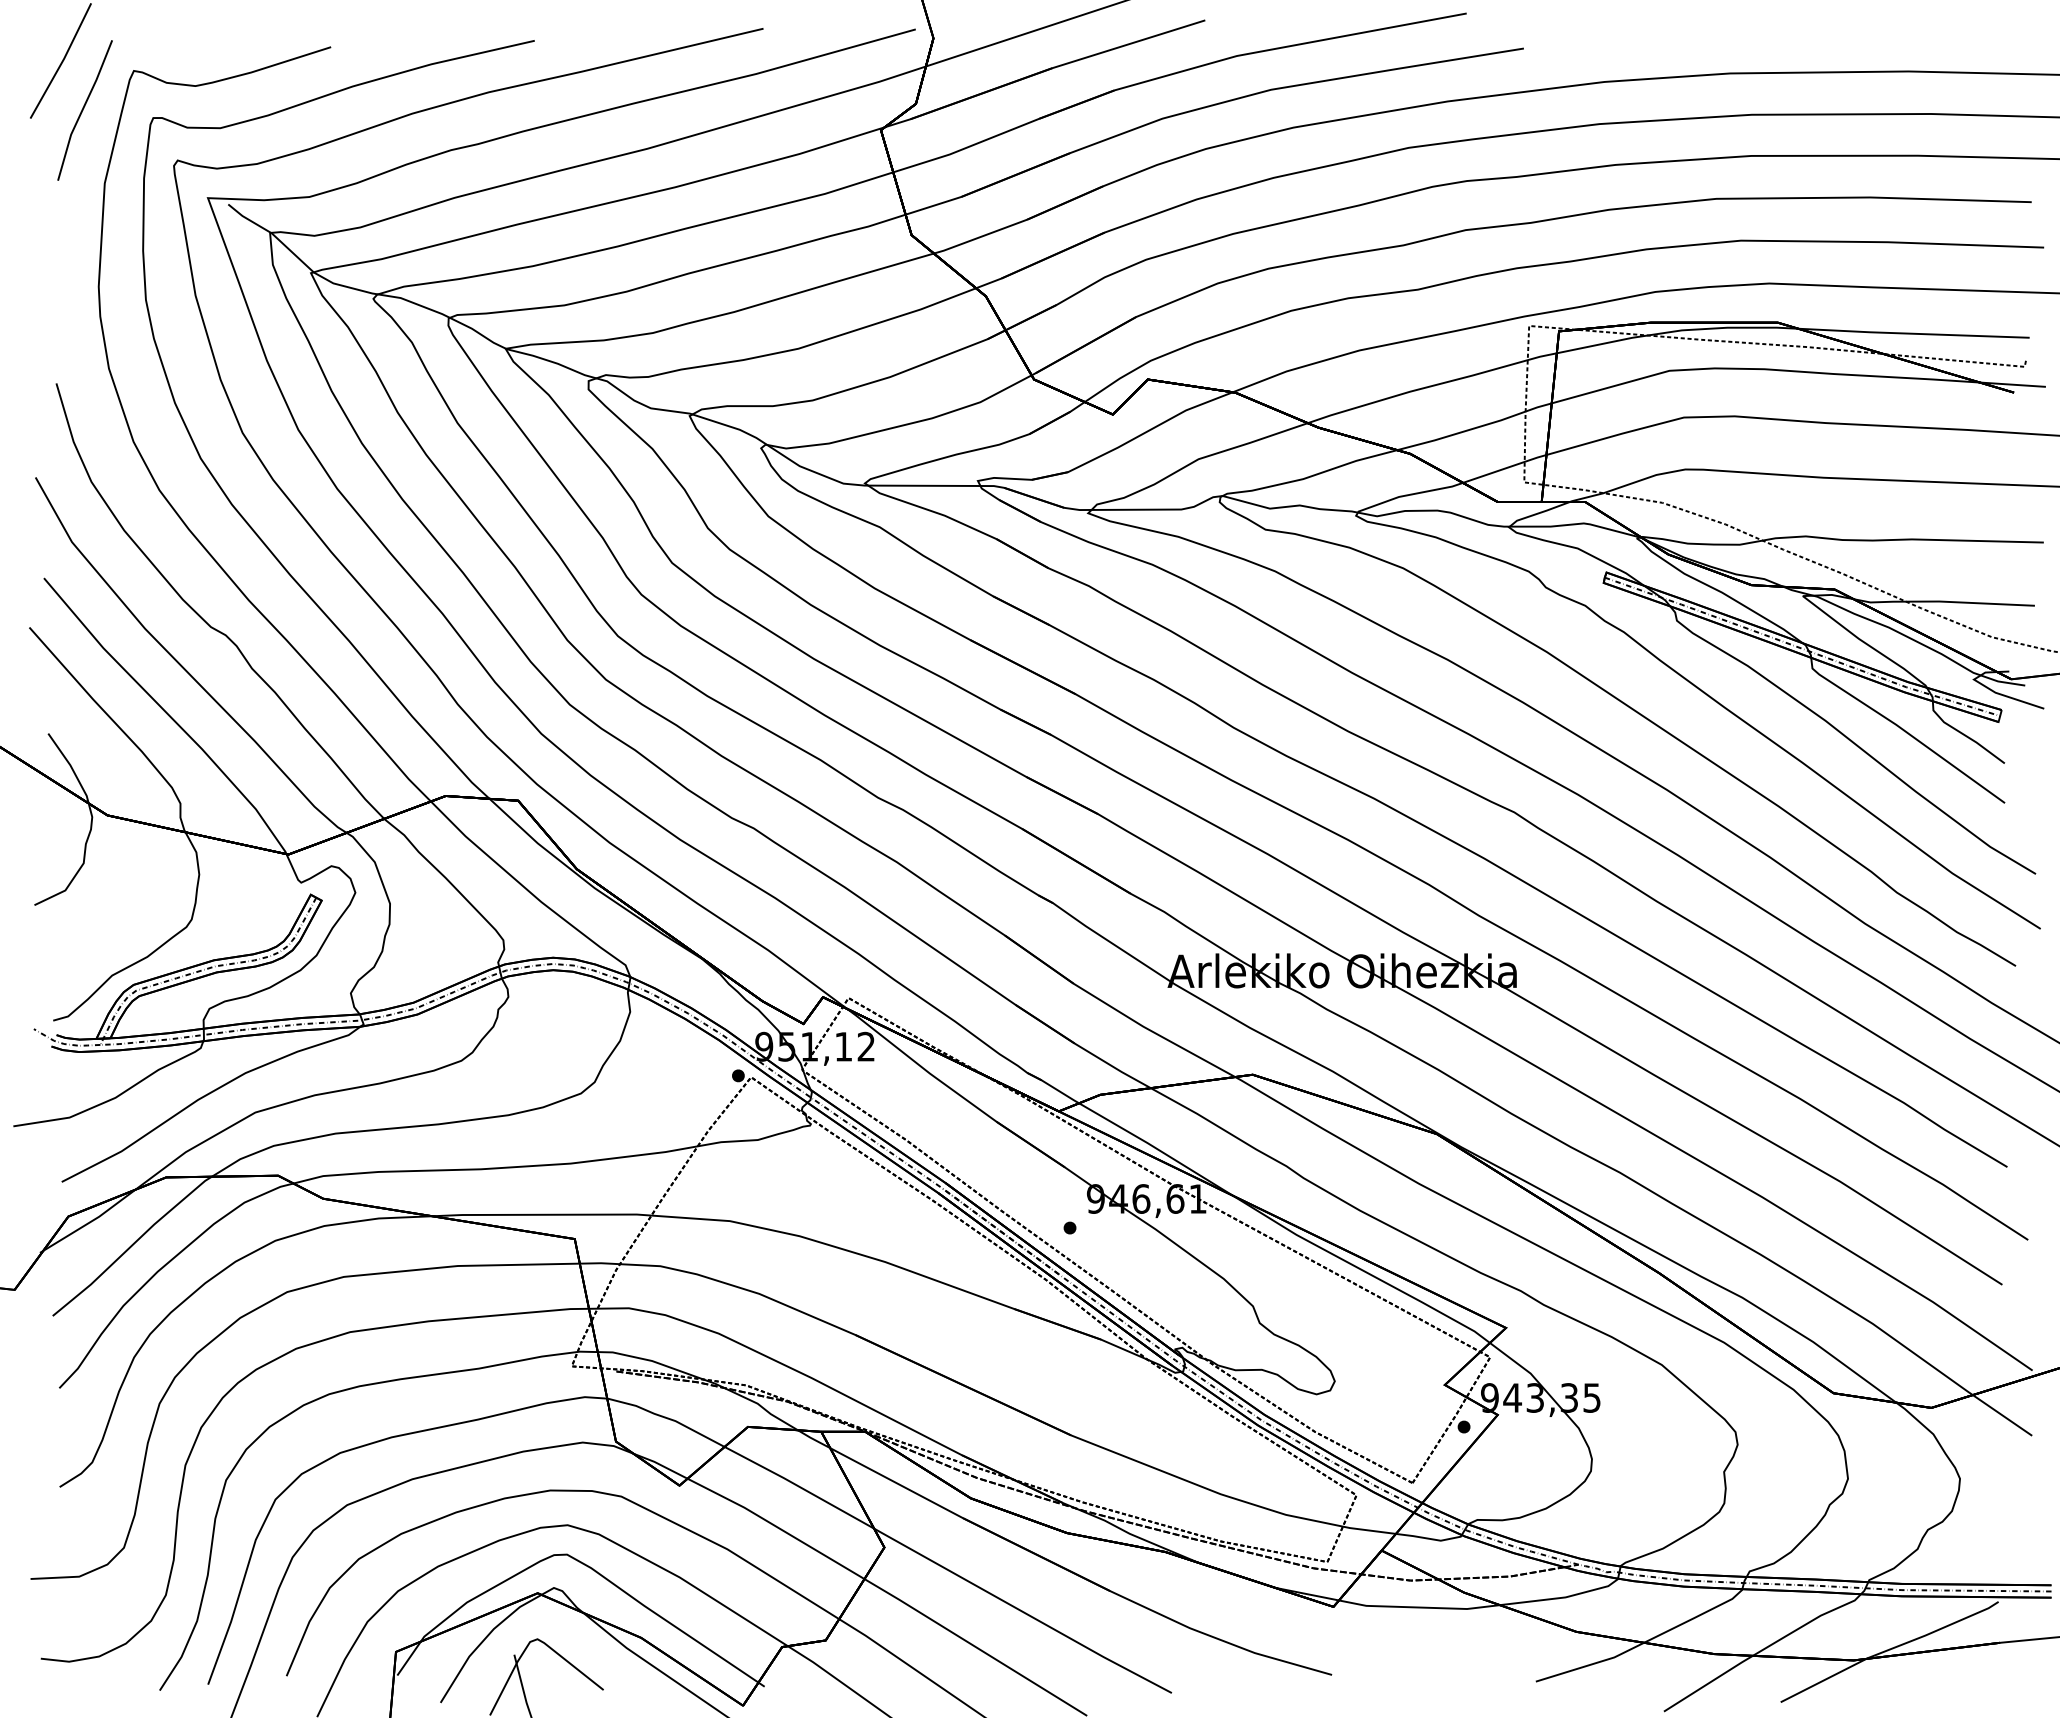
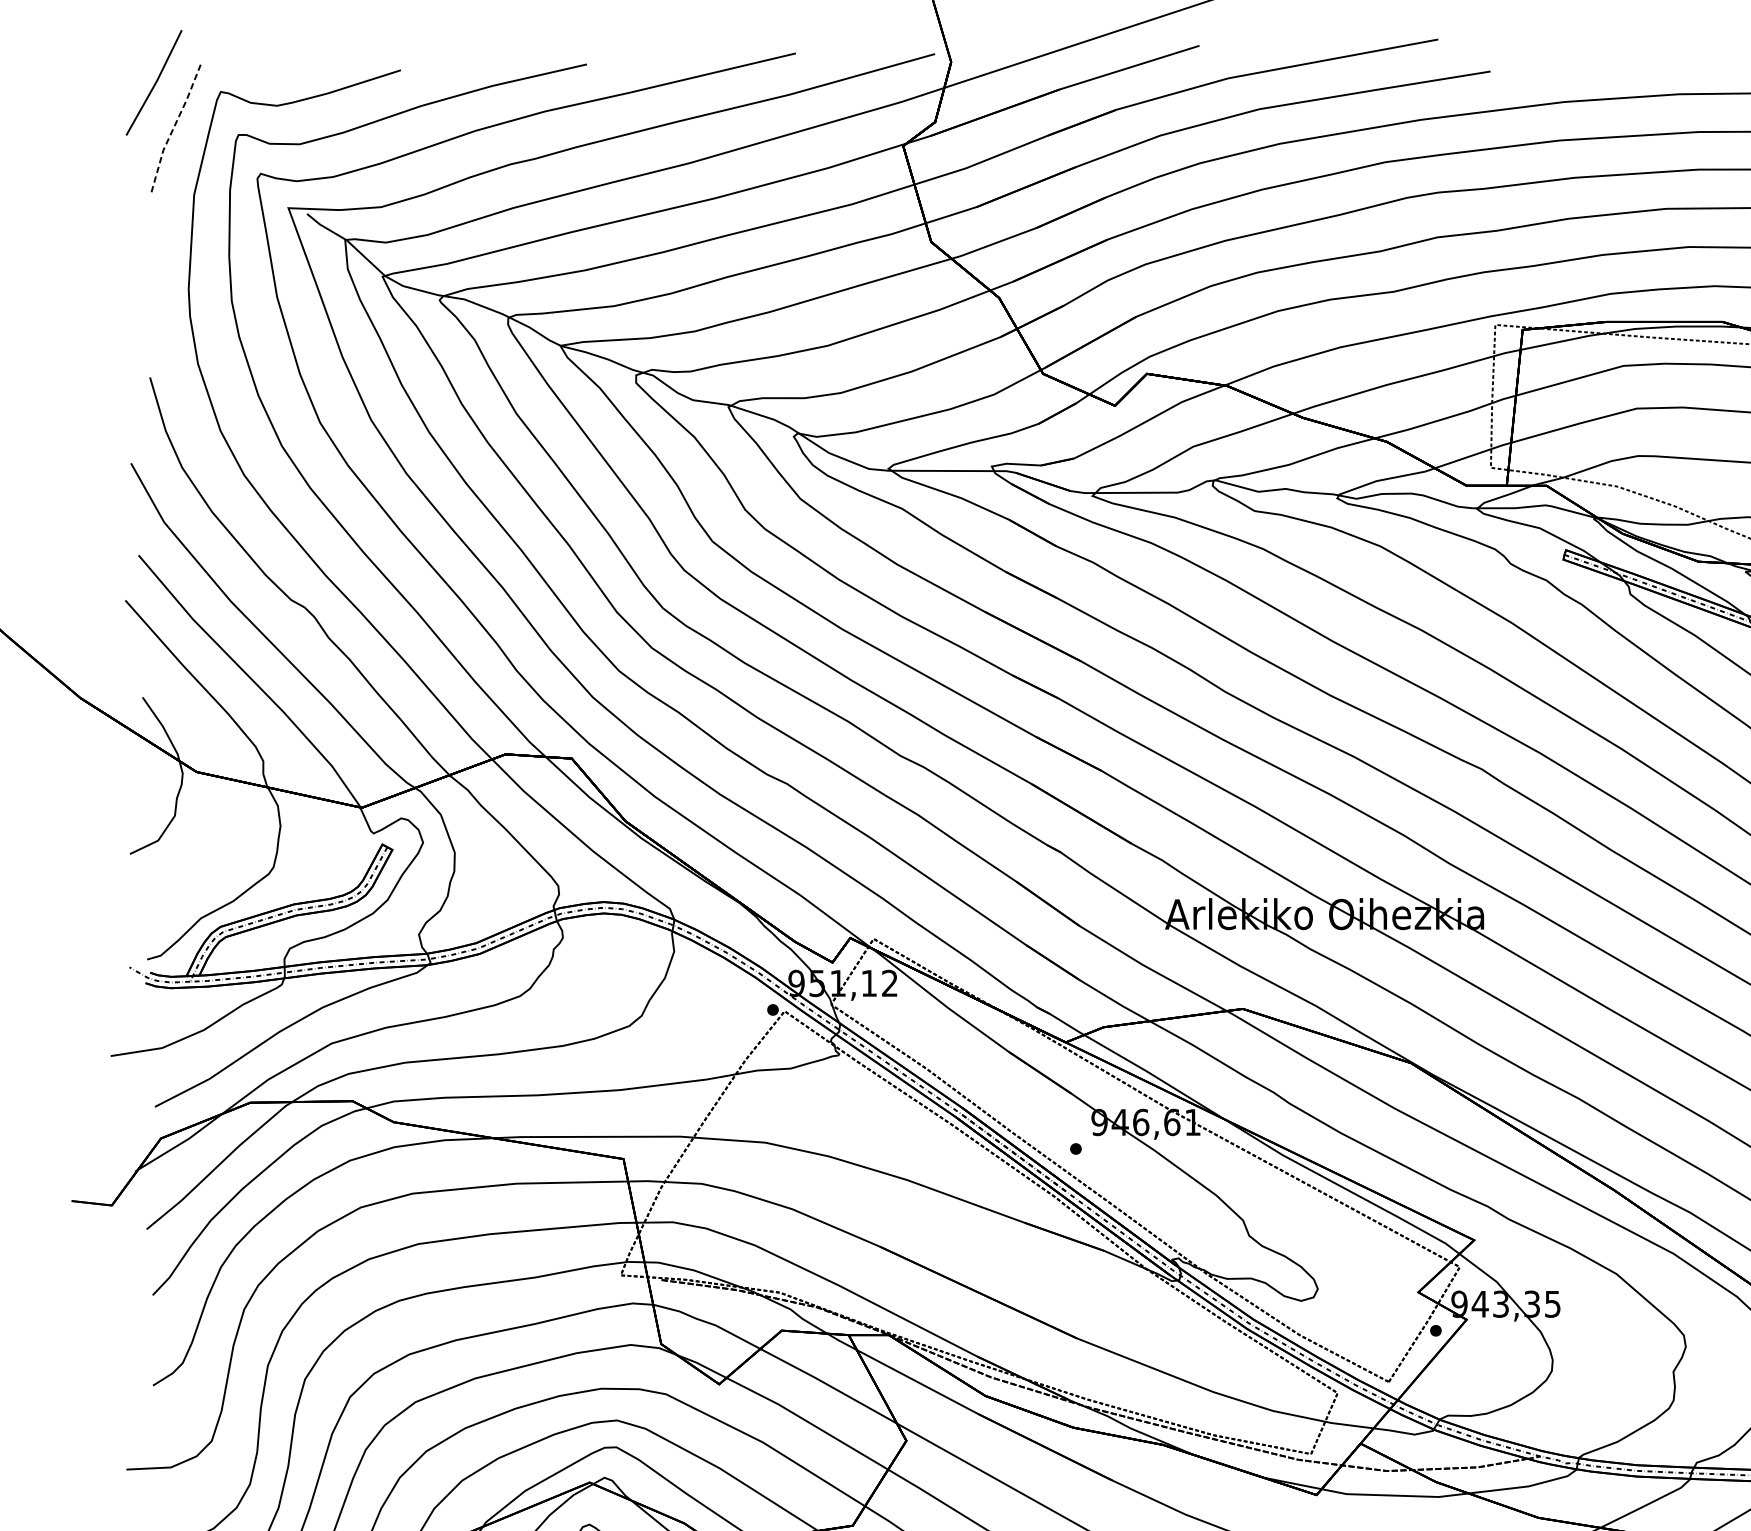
line: (82, 109) -> (173, 127), solid -> dashed

